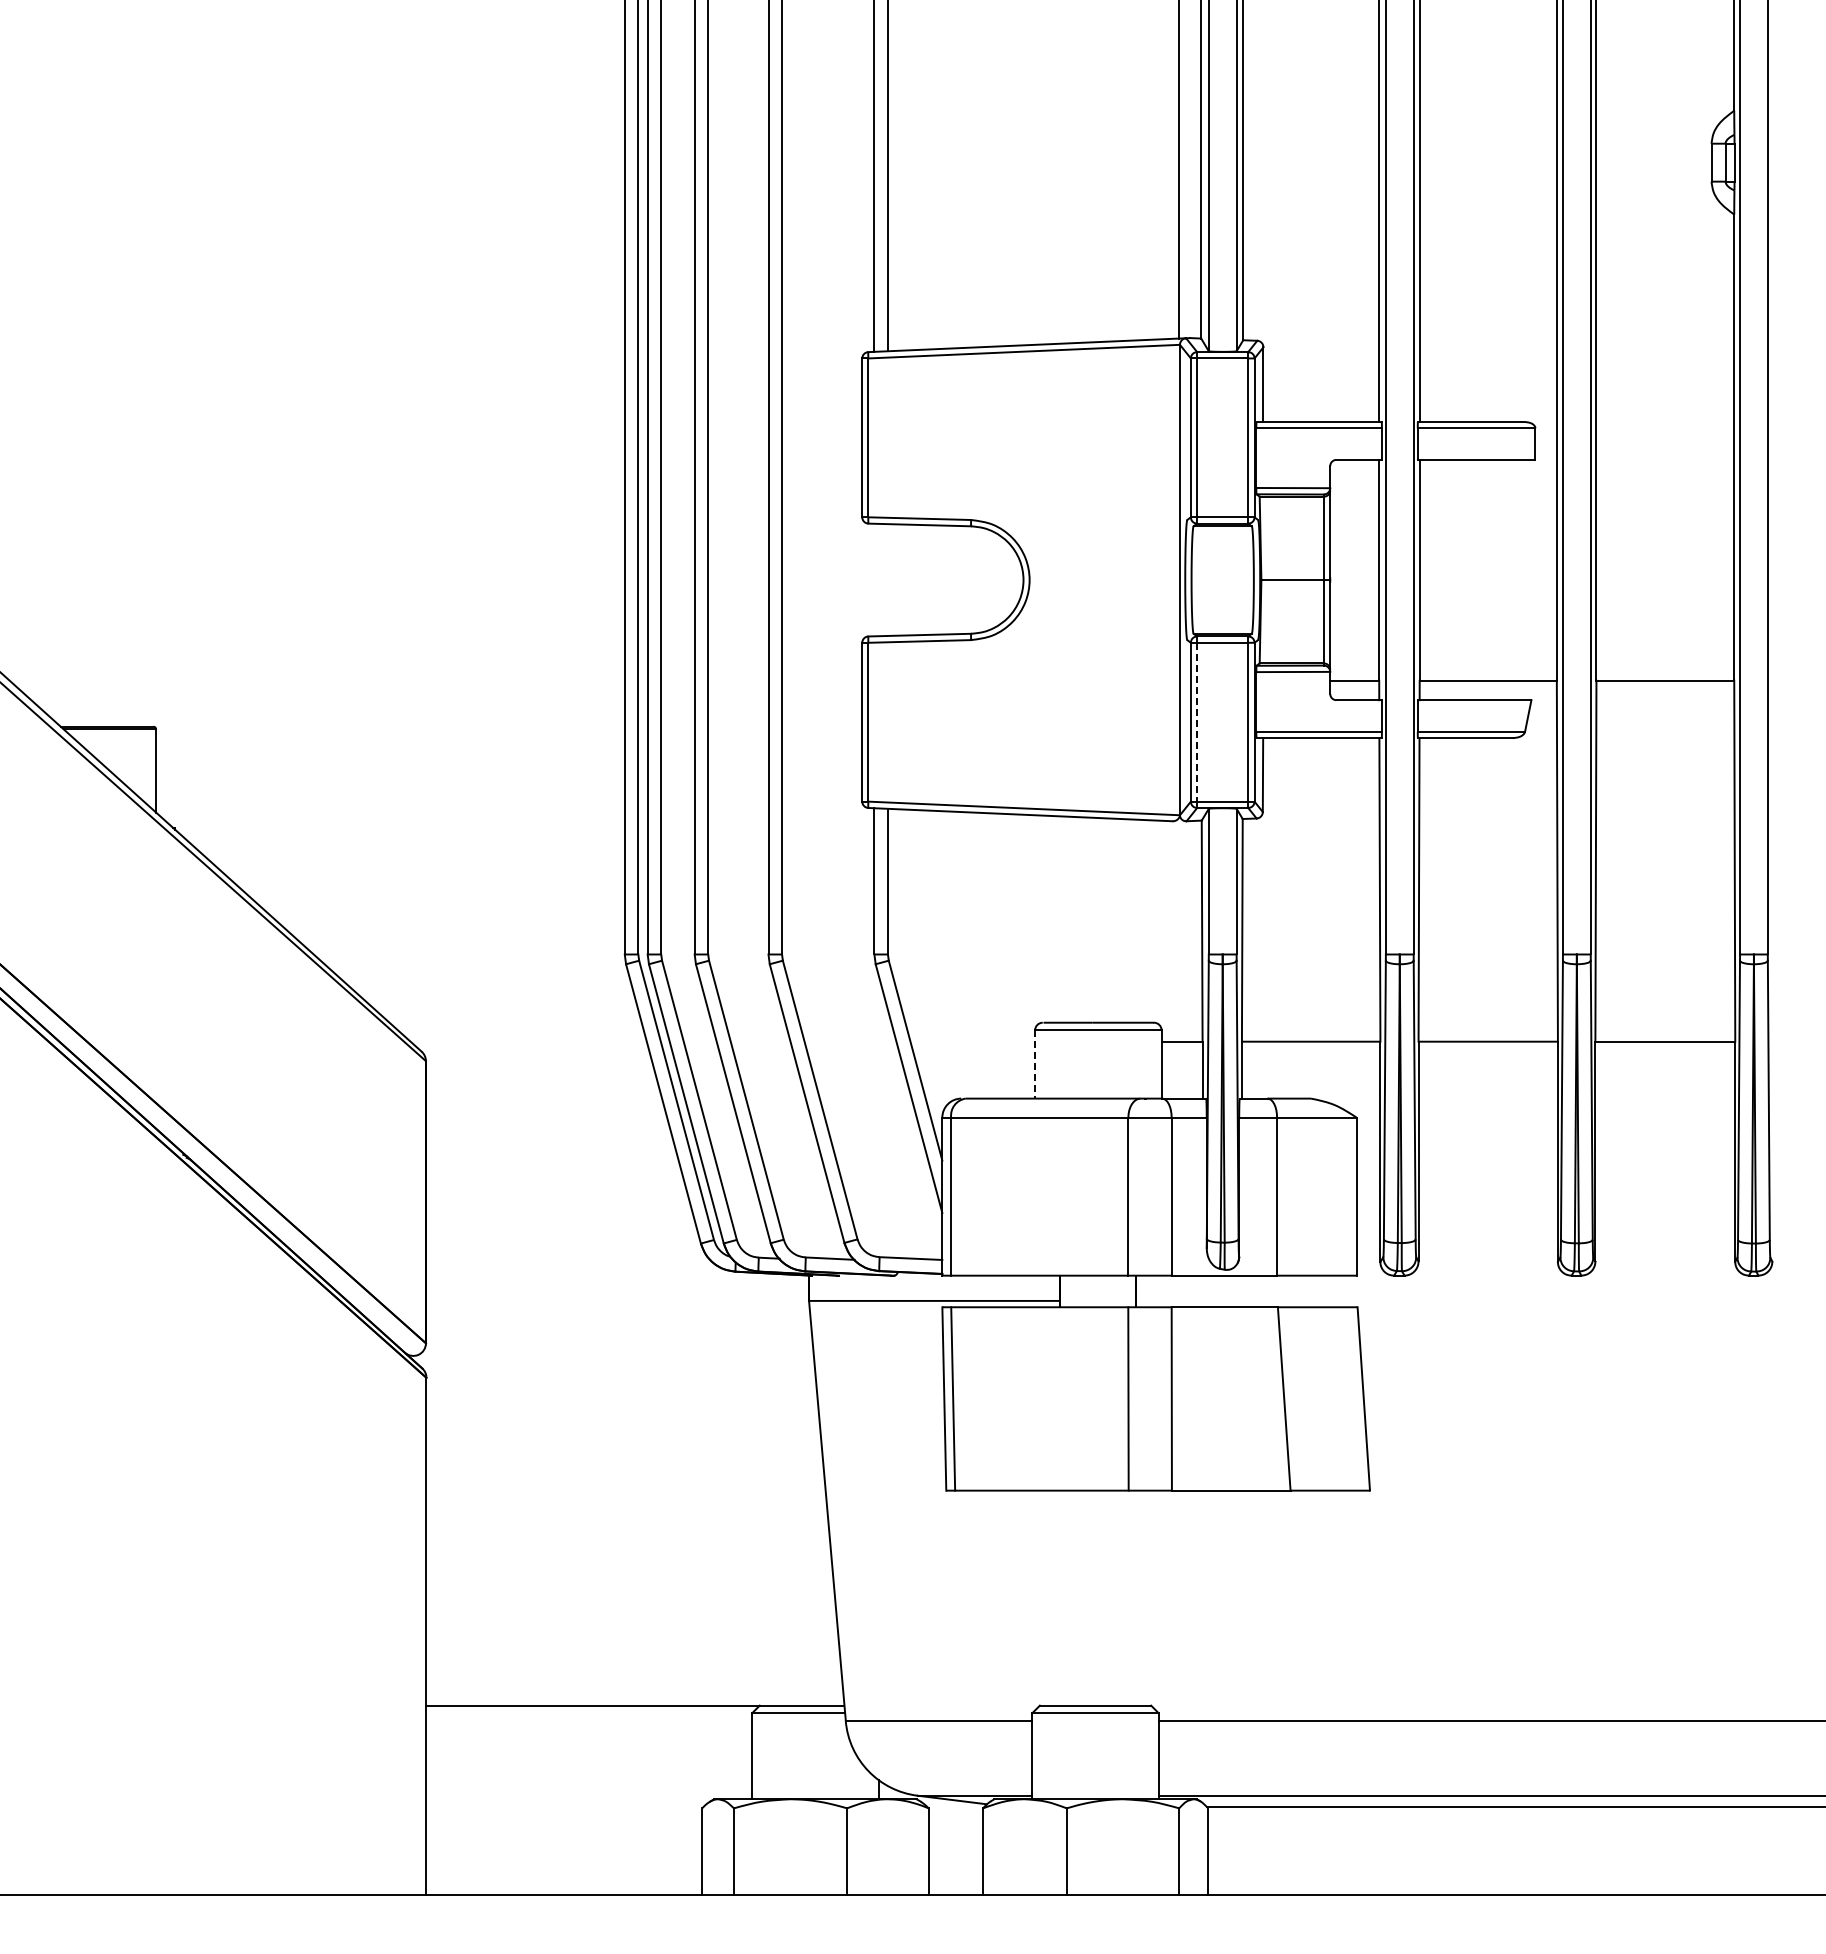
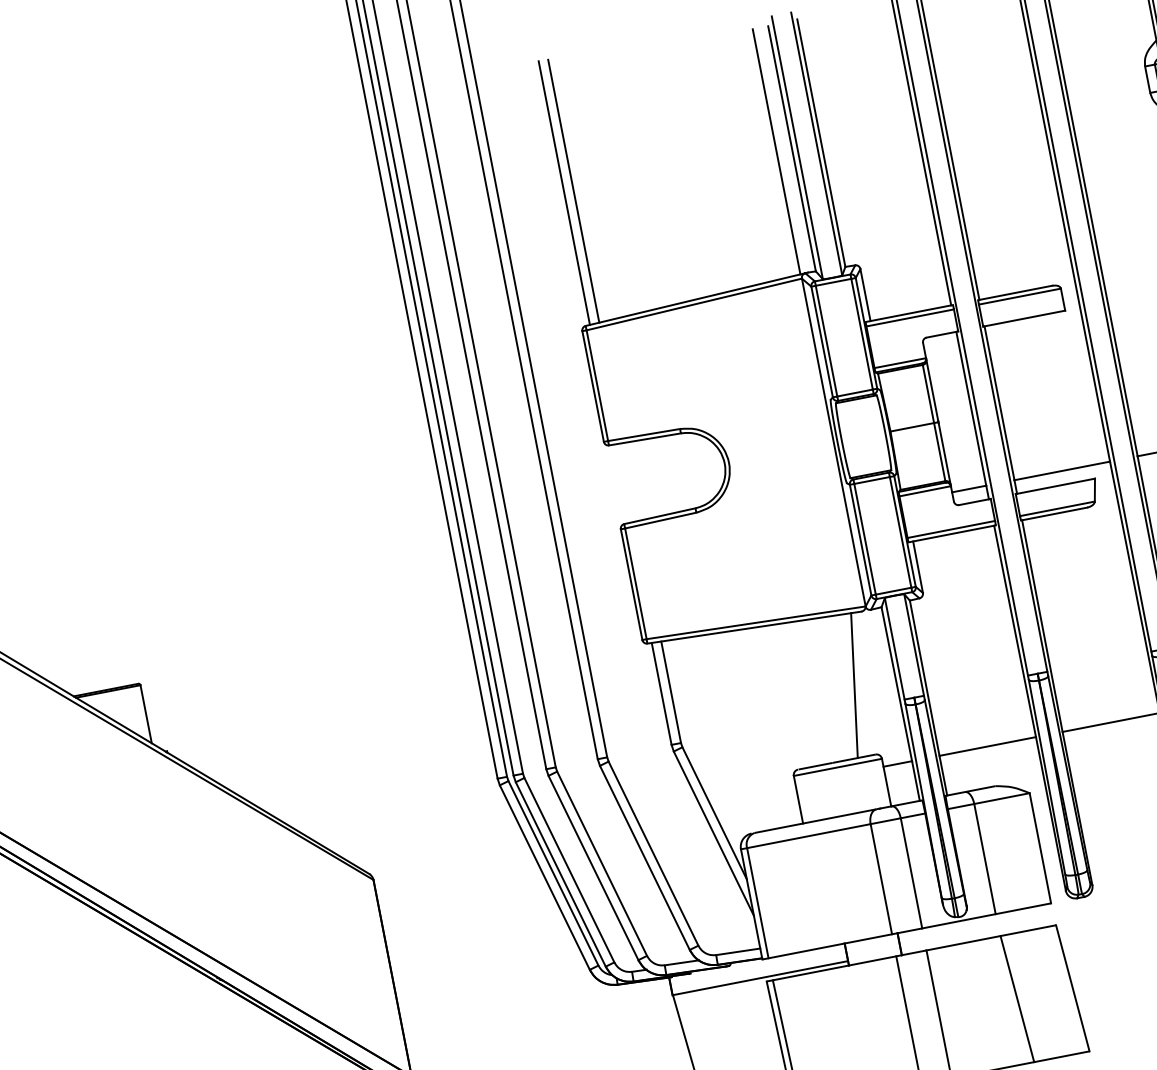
line: (1197, 722) -> (865, 539), dashed -> solid
line: (1143, 921) -> (854, 685), added
line: (1035, 1064) -> (798, 799), dashed -> solid

